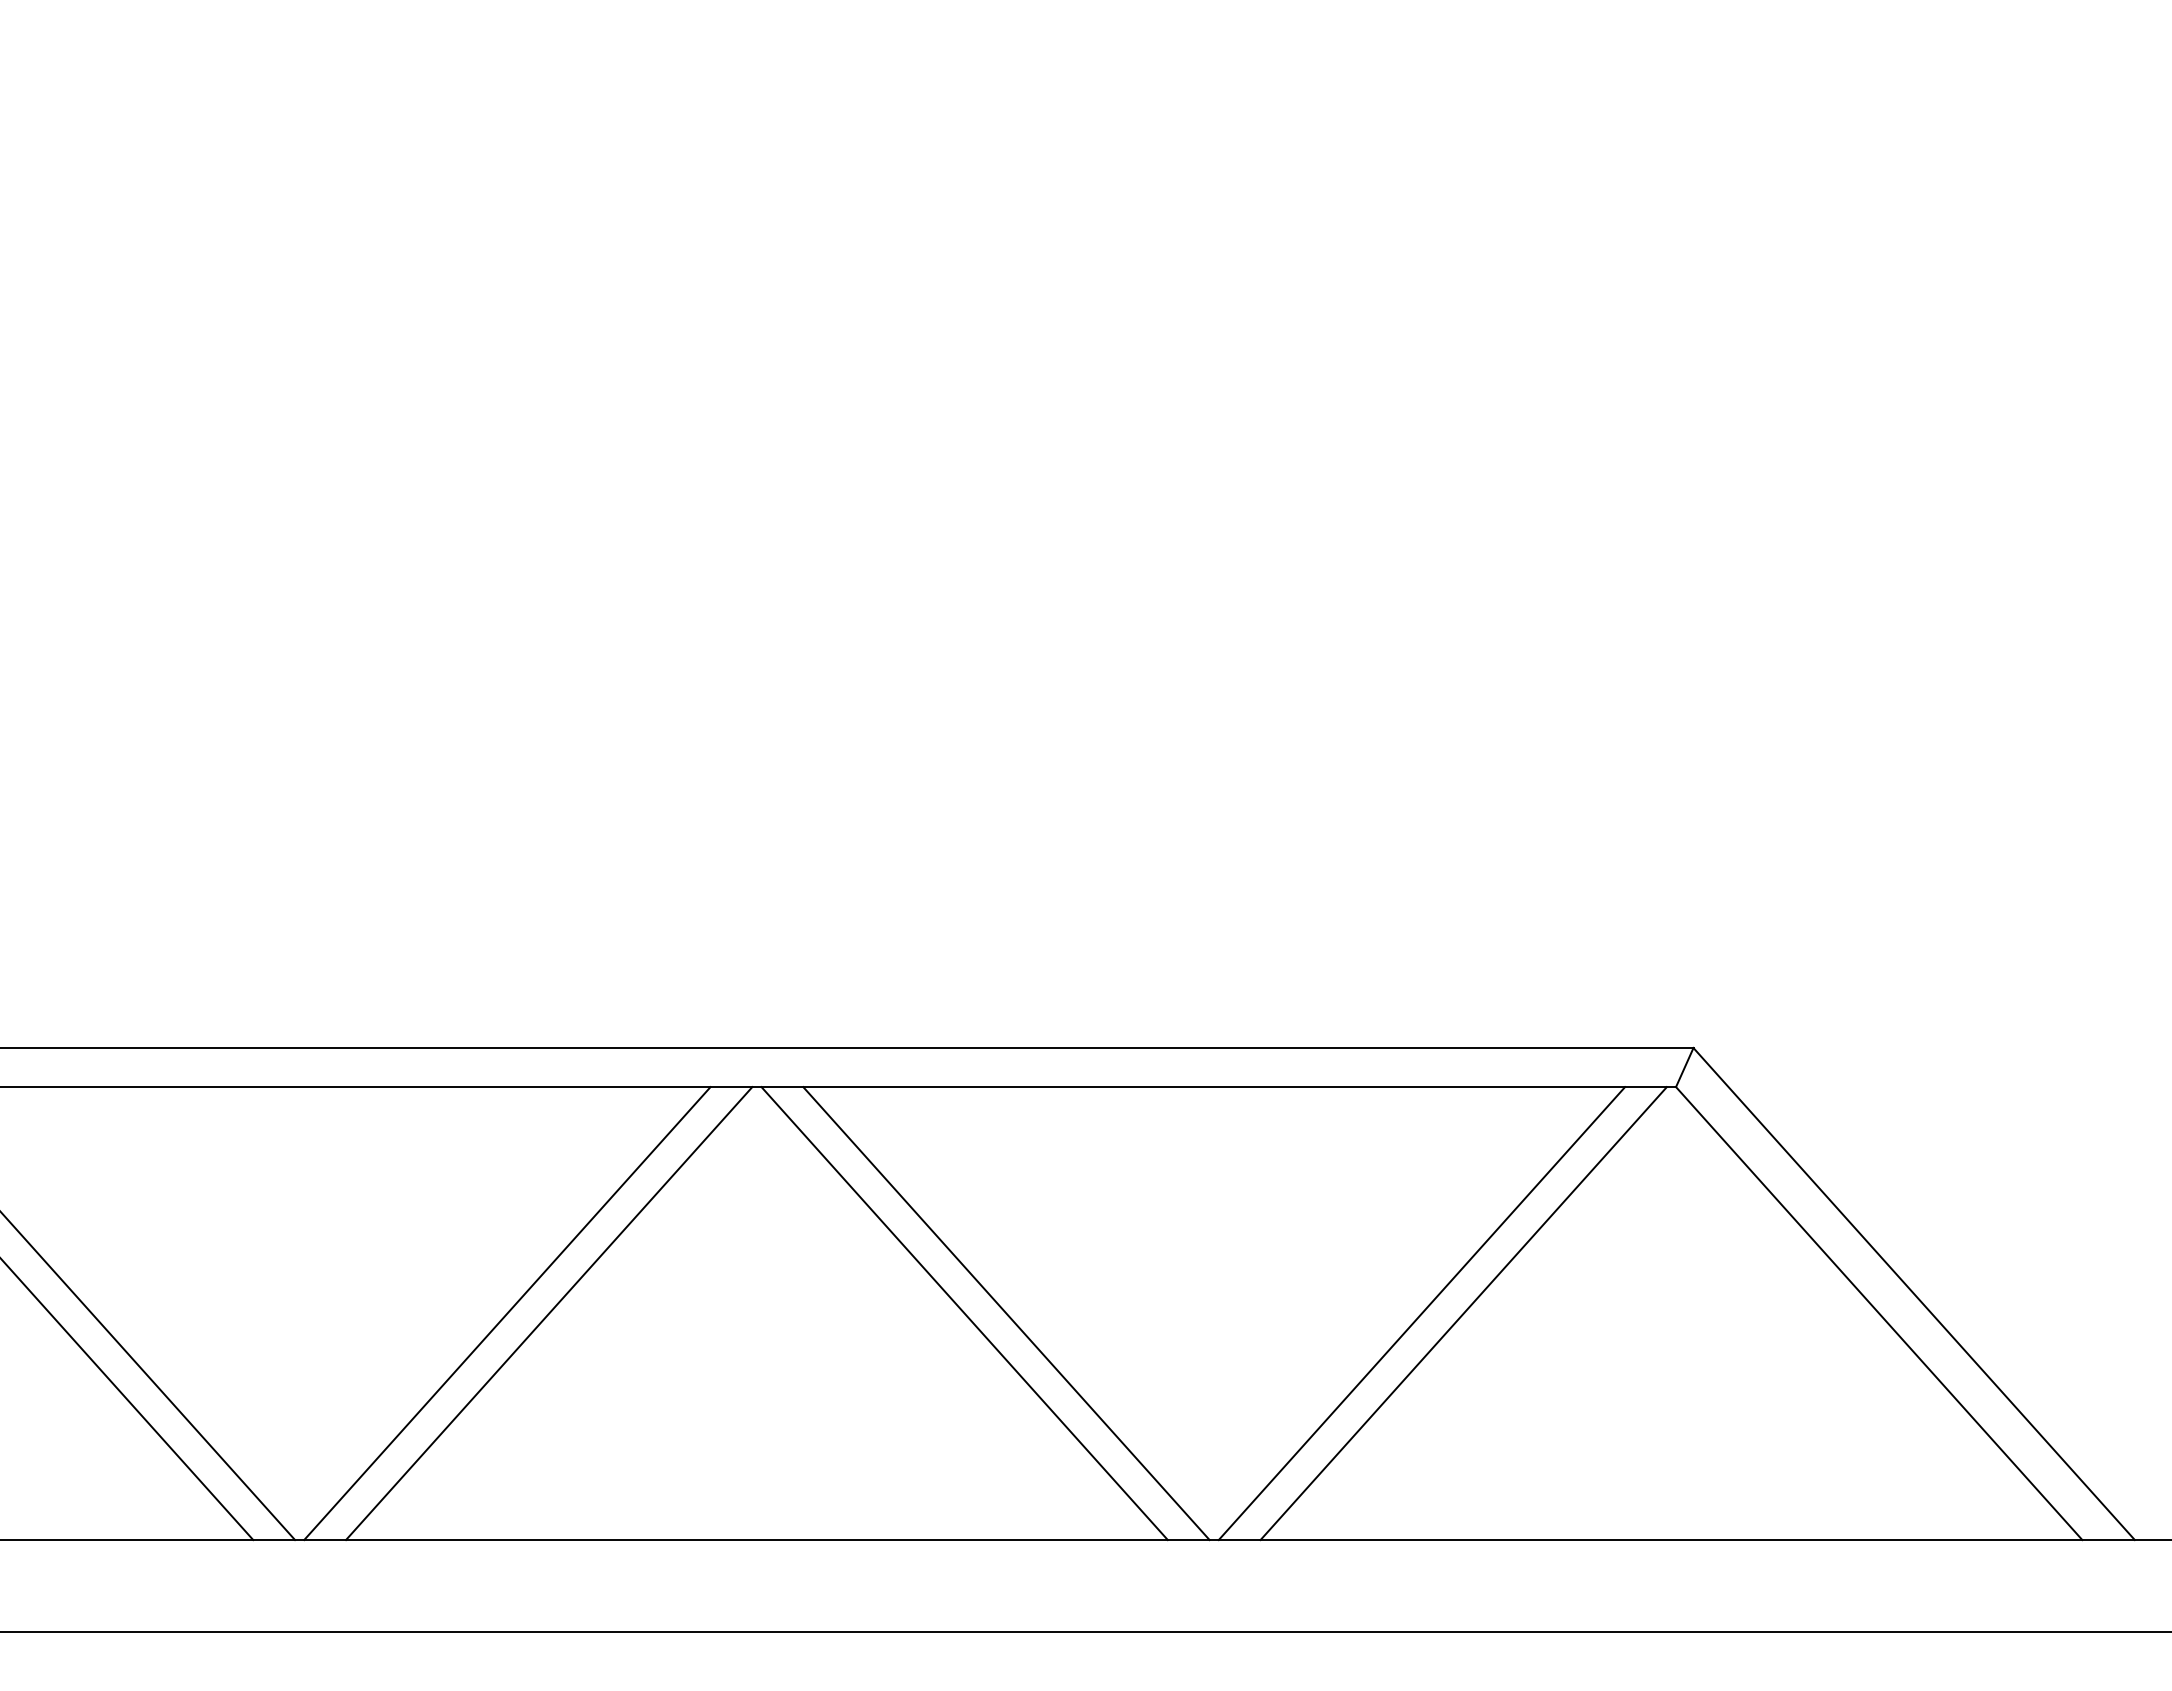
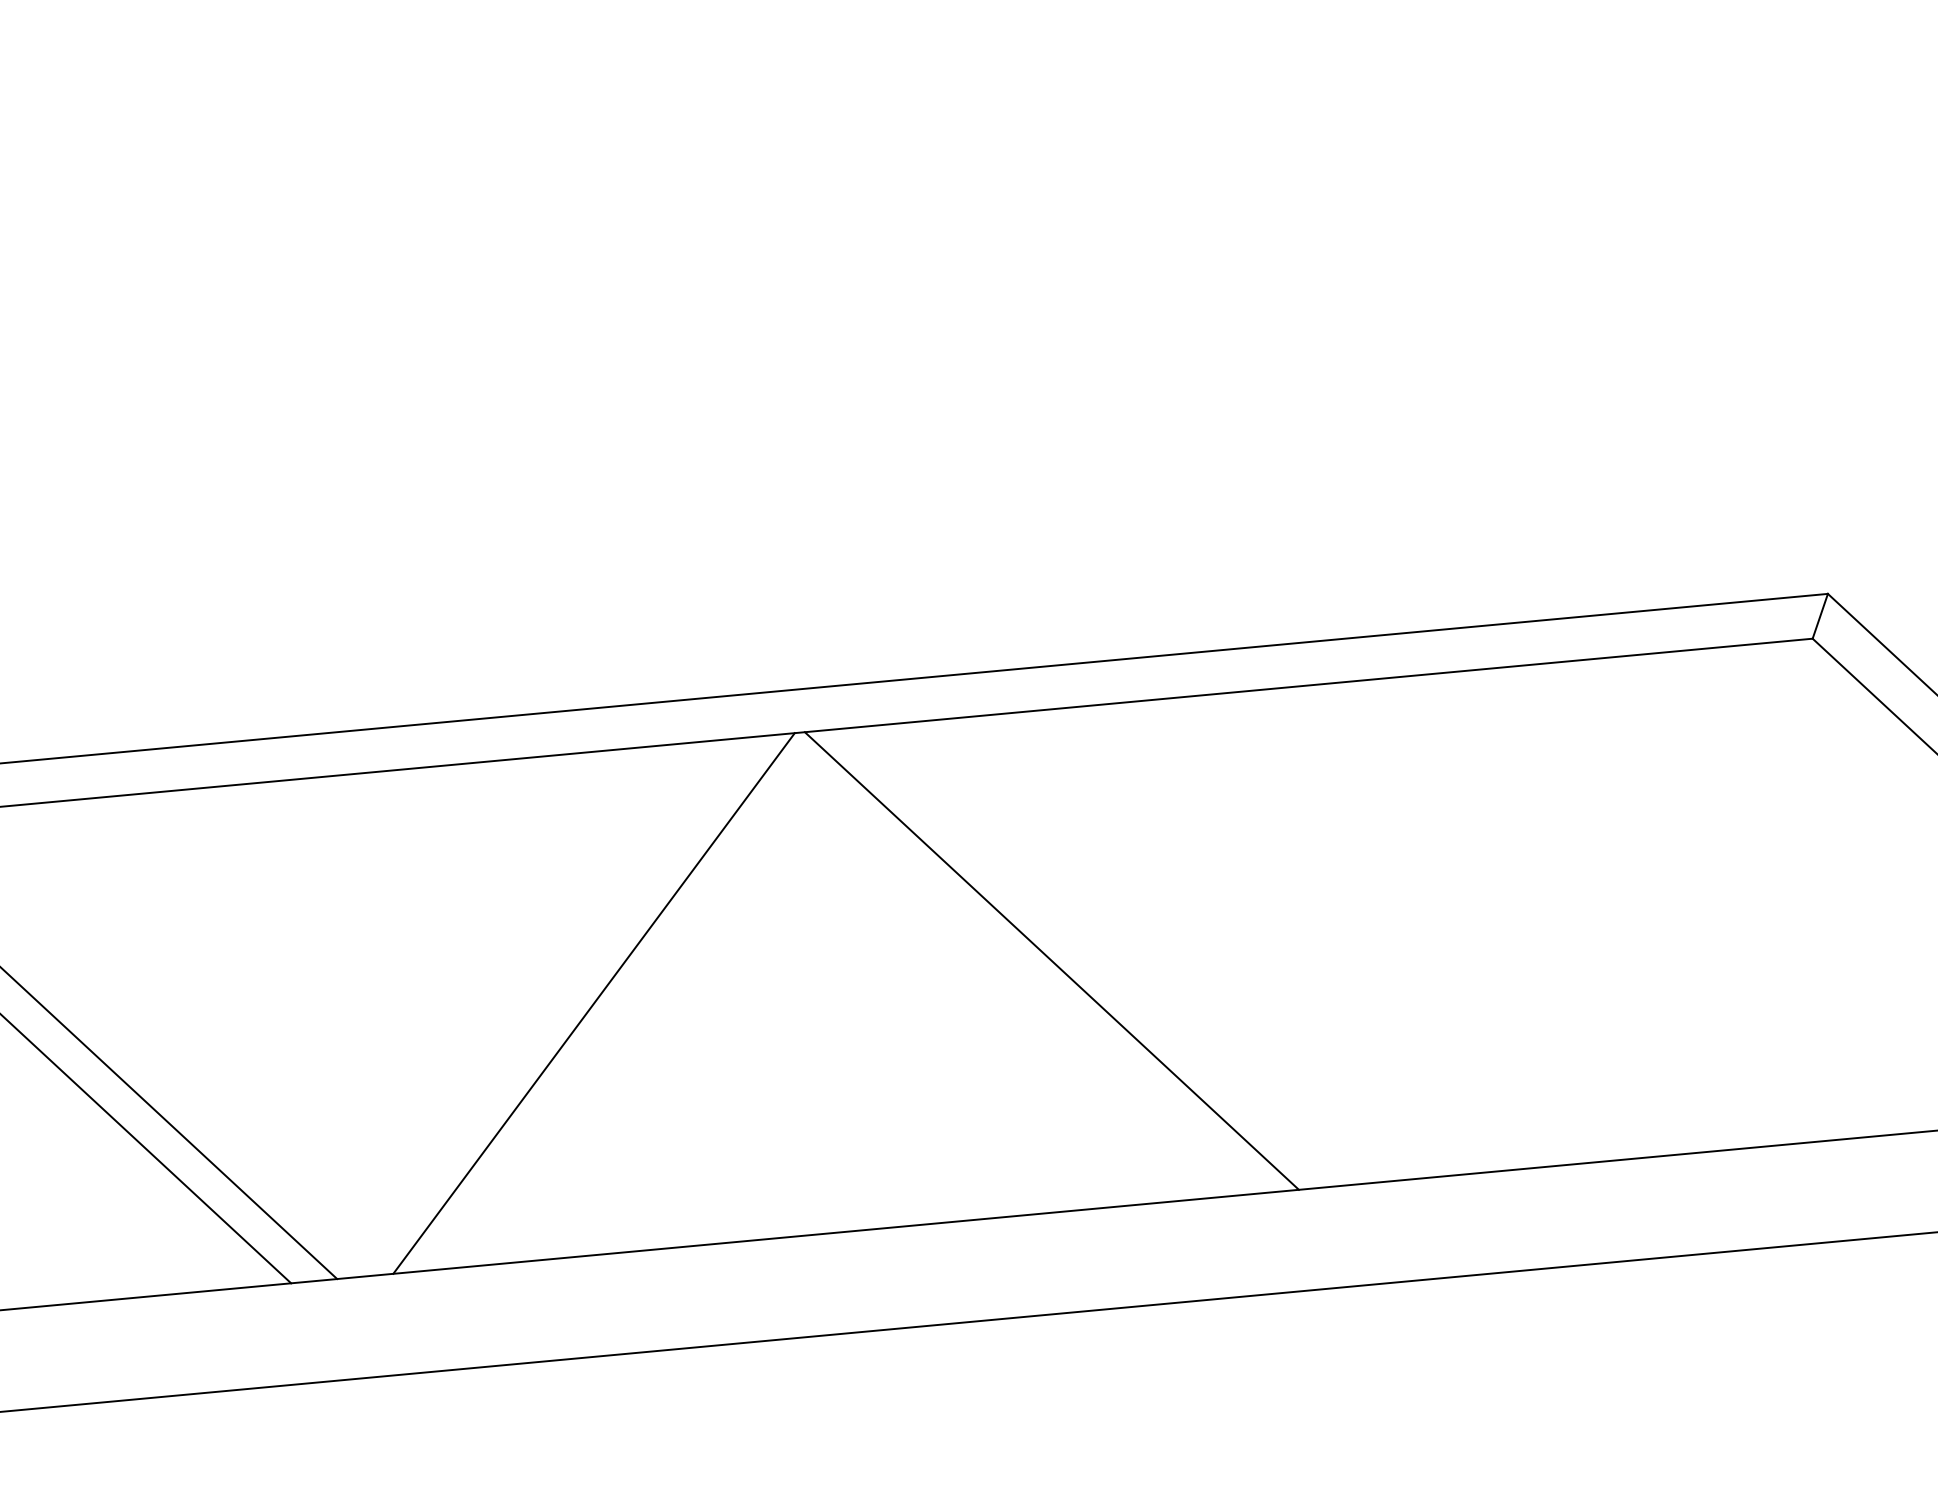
line: (507, 1313) -> (548, 1007), removed
line: (1006, 1313) -> (1098, 956), removed
line: (1421, 1313) -> (1555, 914), removed
line: (1463, 1313) -> (1601, 909), removed

